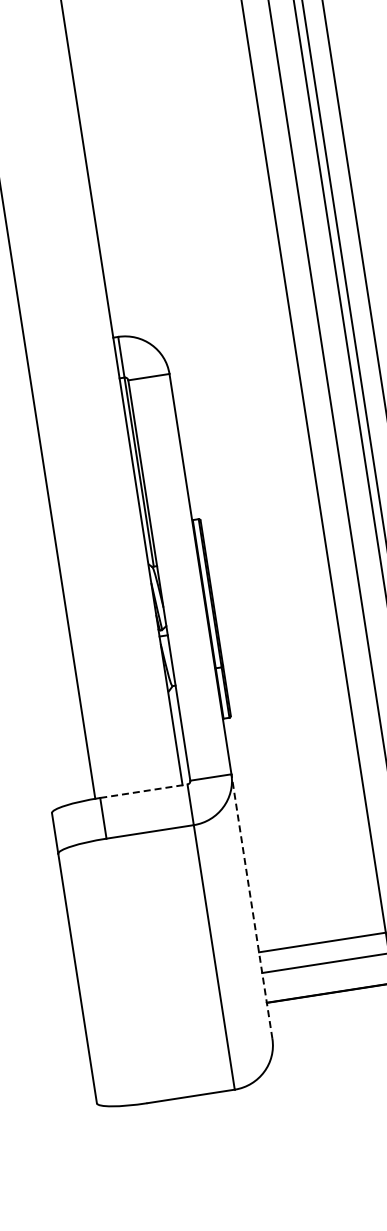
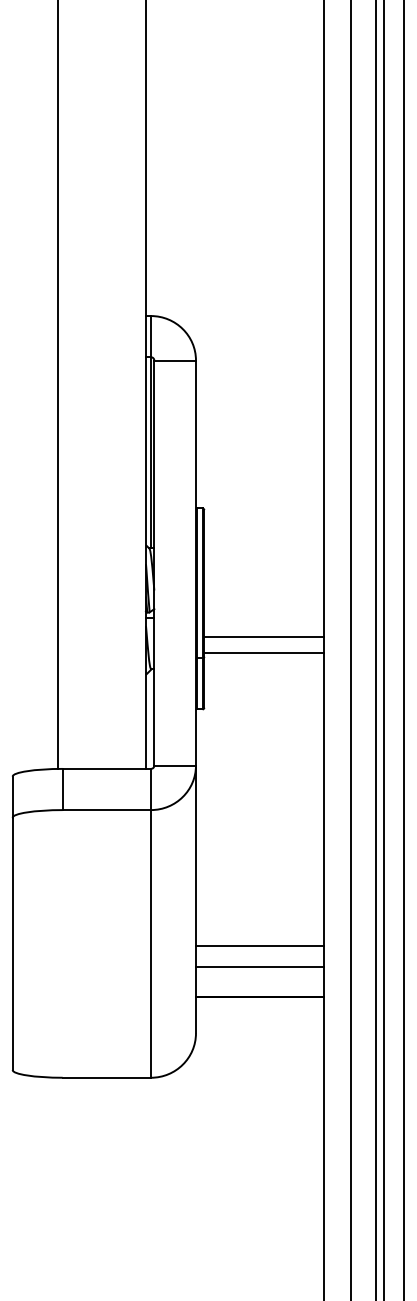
line: (279, 637) -> (264, 637), added
line: (281, 652) -> (264, 652), added
line: (144, 790) -> (107, 768), dashed -> solid
line: (252, 906) -> (196, 899), dashed -> solid

